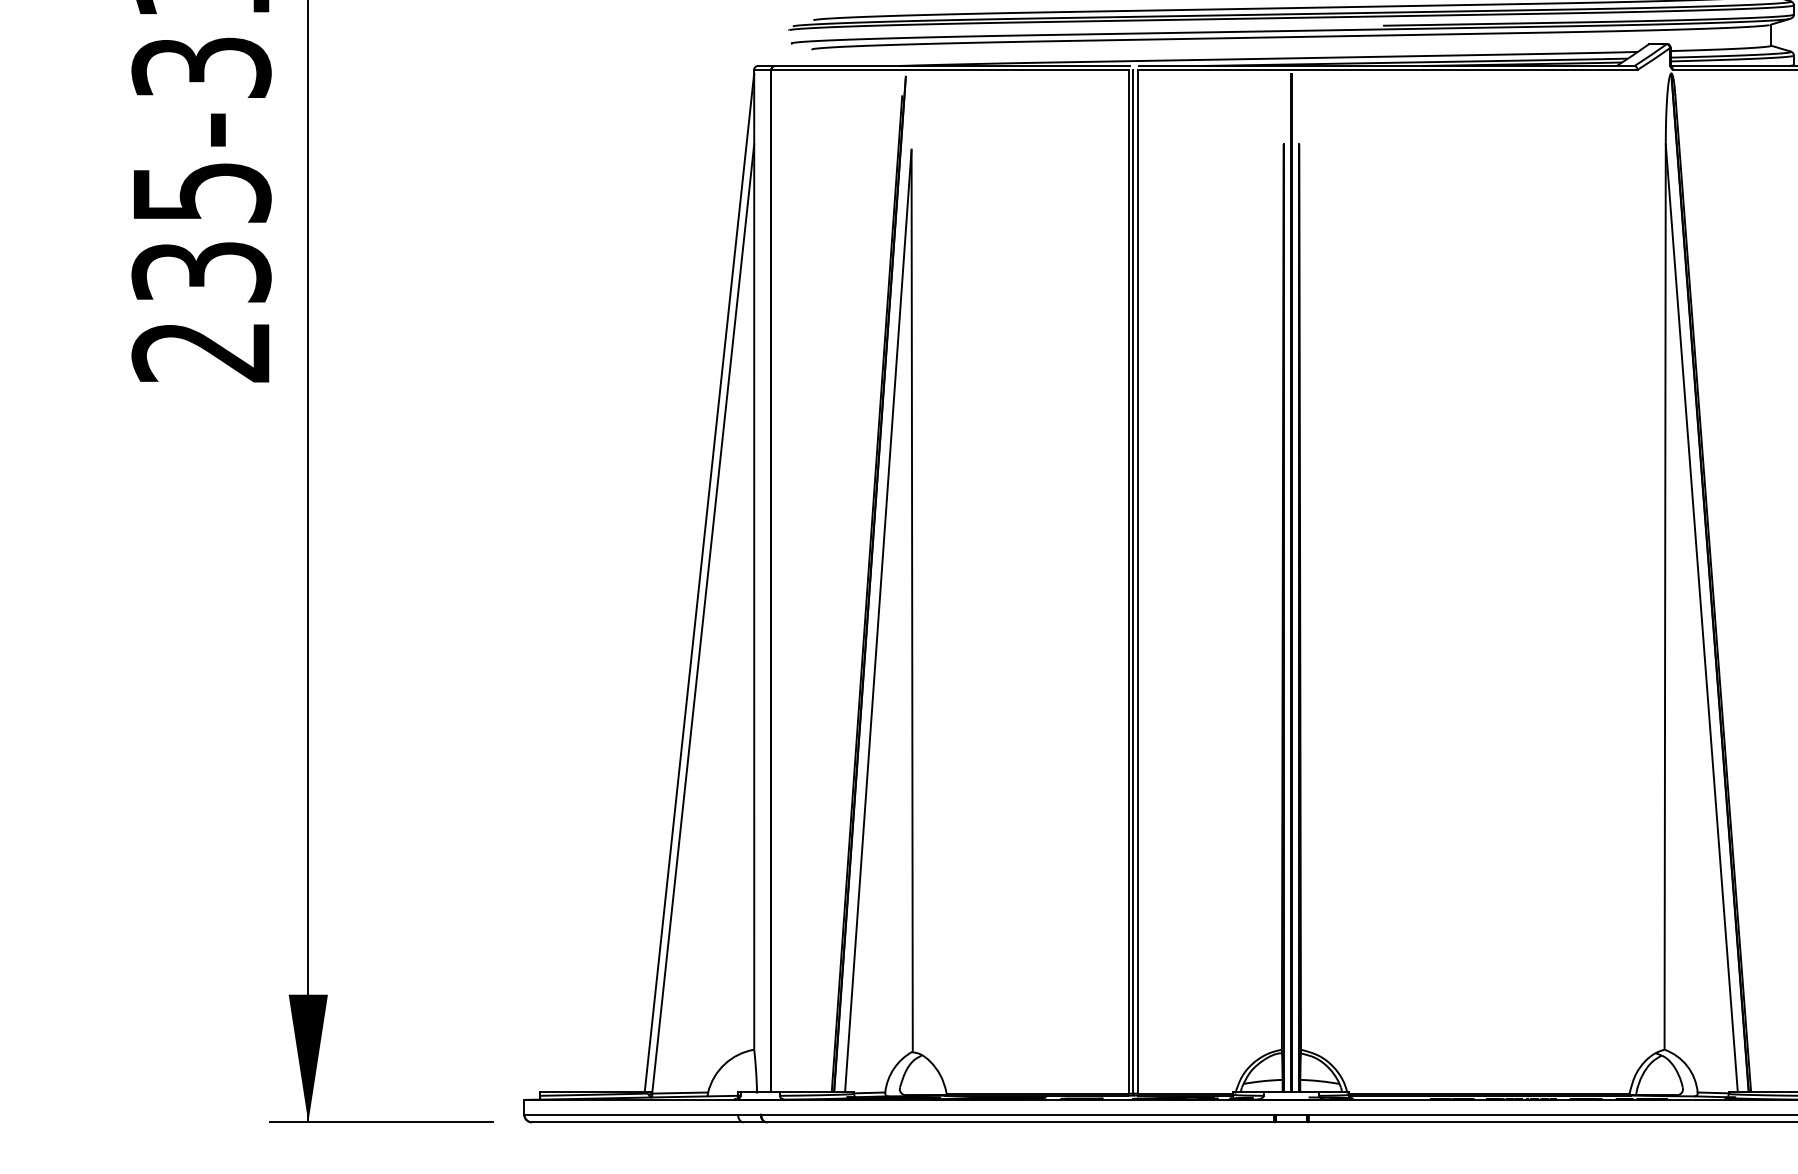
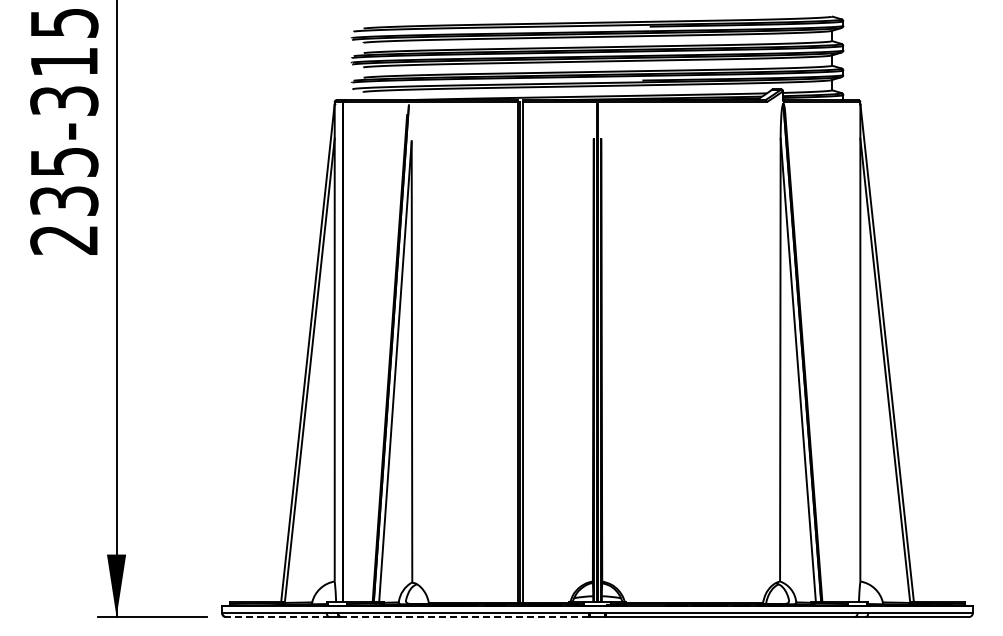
line: (637, 1123) -> (277, 617), solid -> dashed
line: (1019, 1123) -> (464, 617), solid -> dashed

